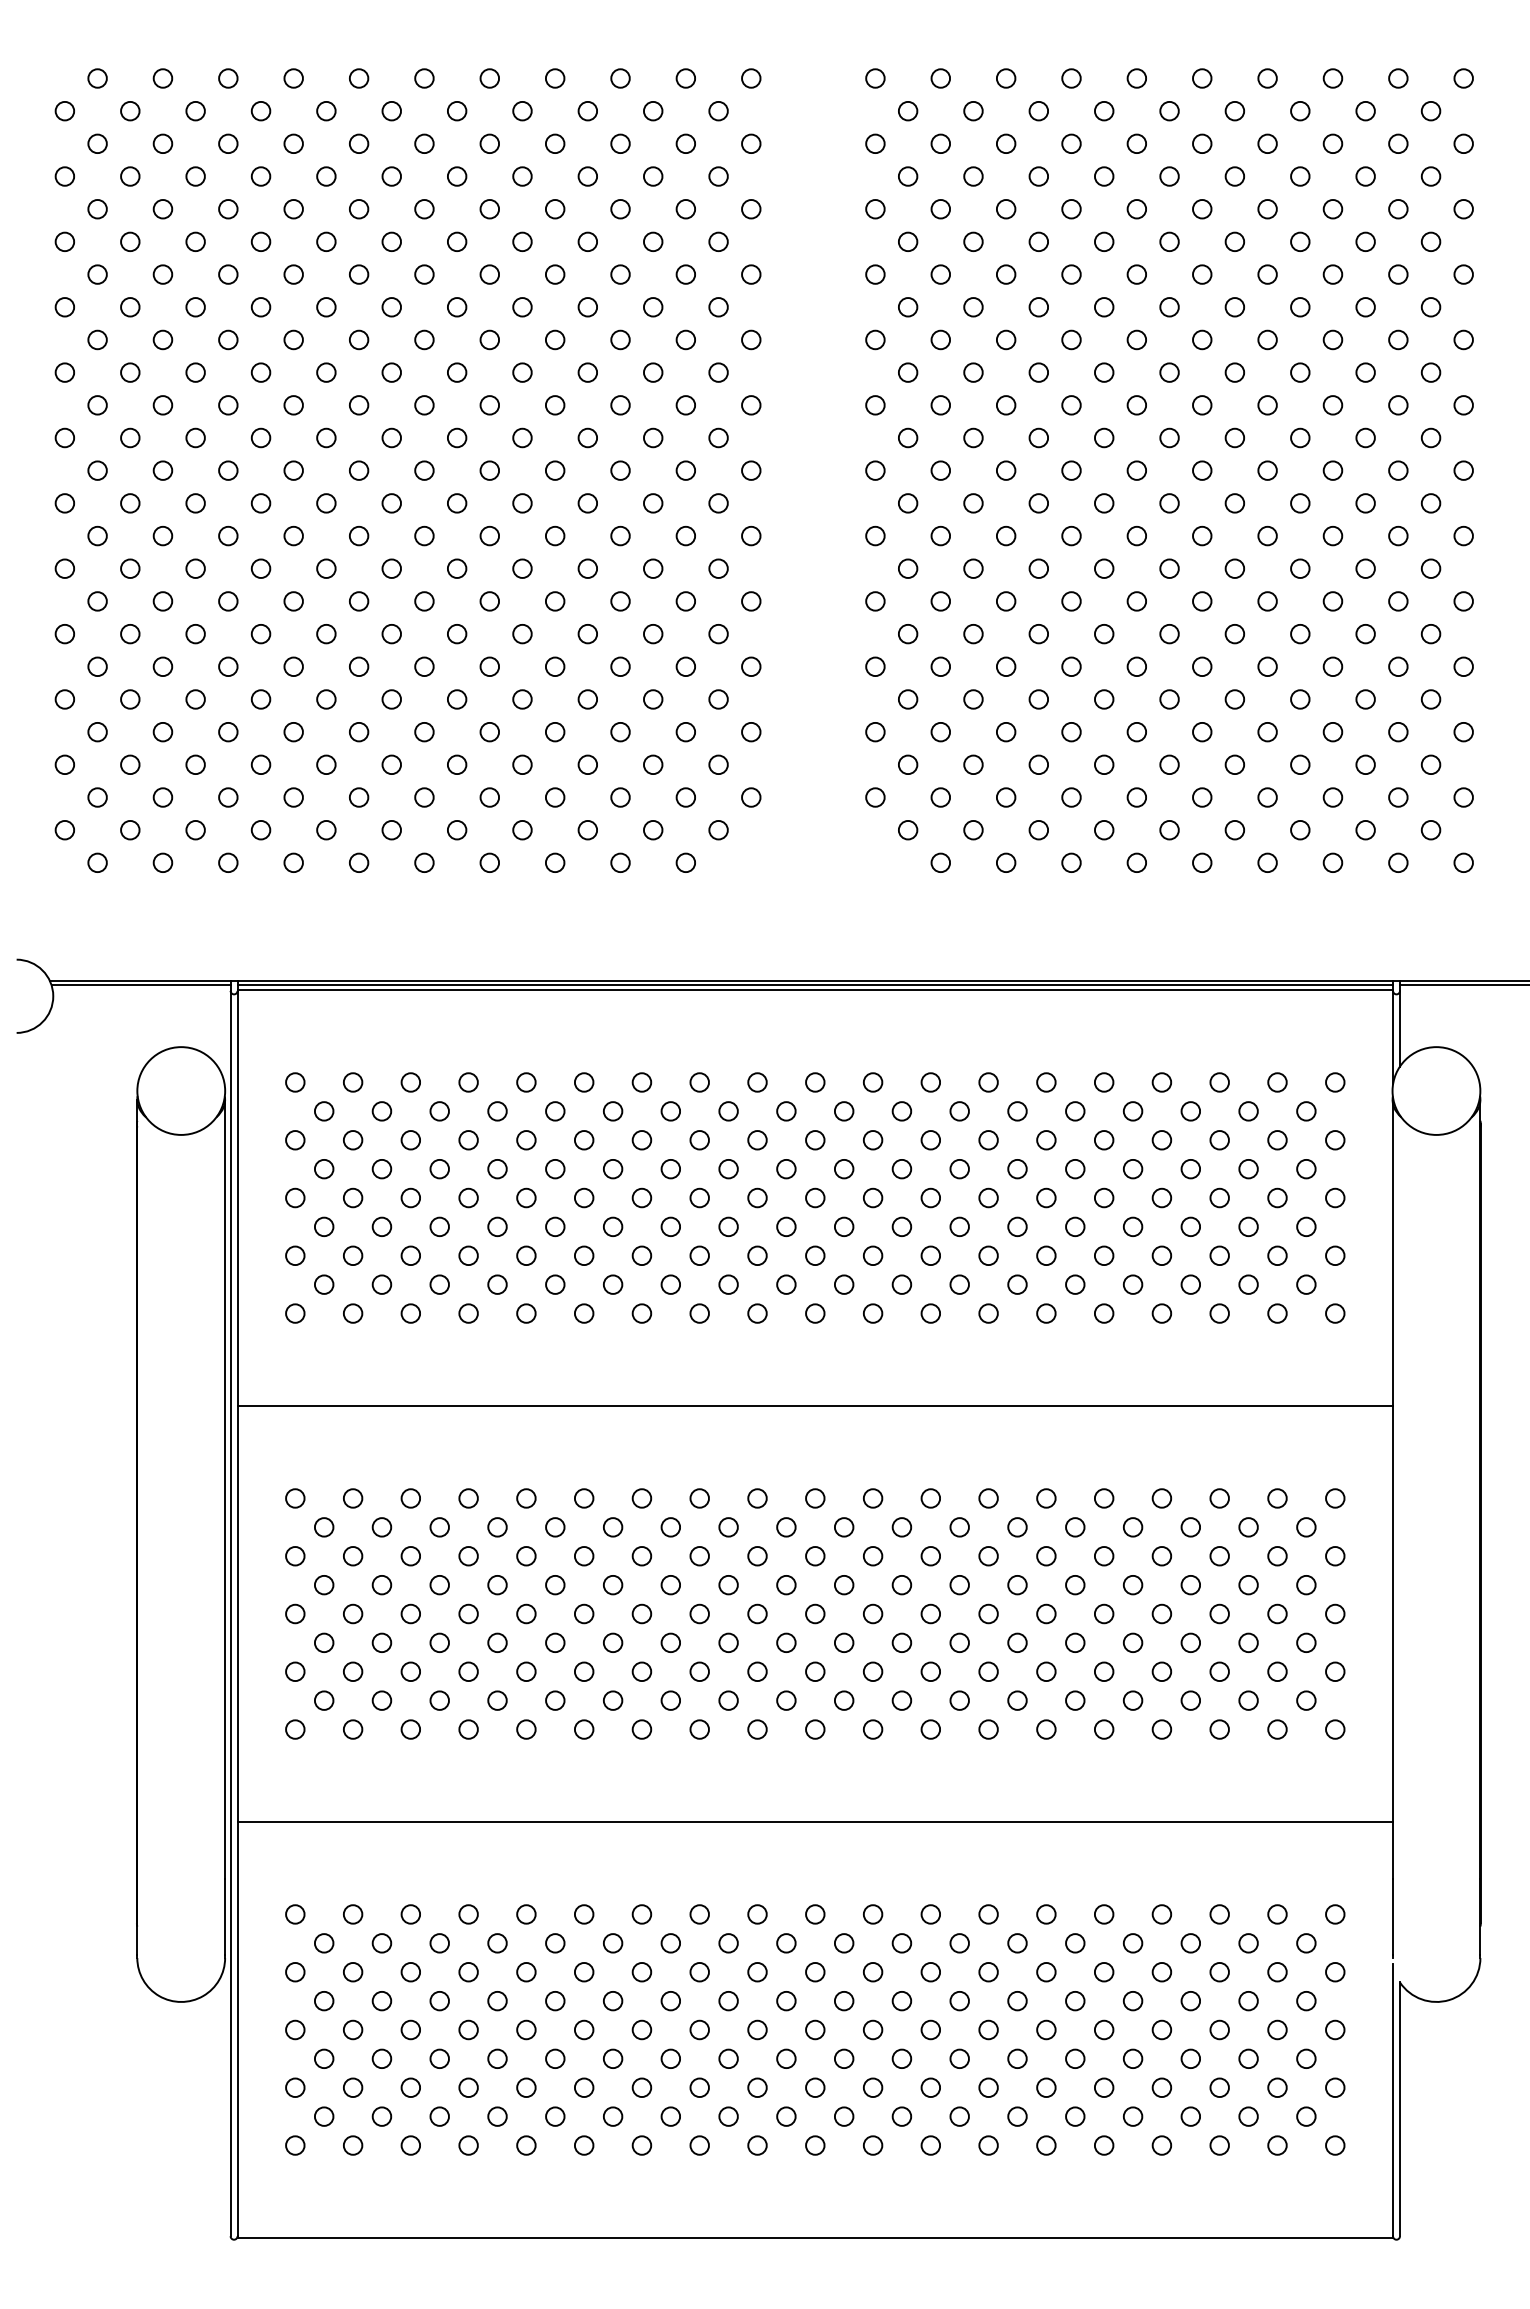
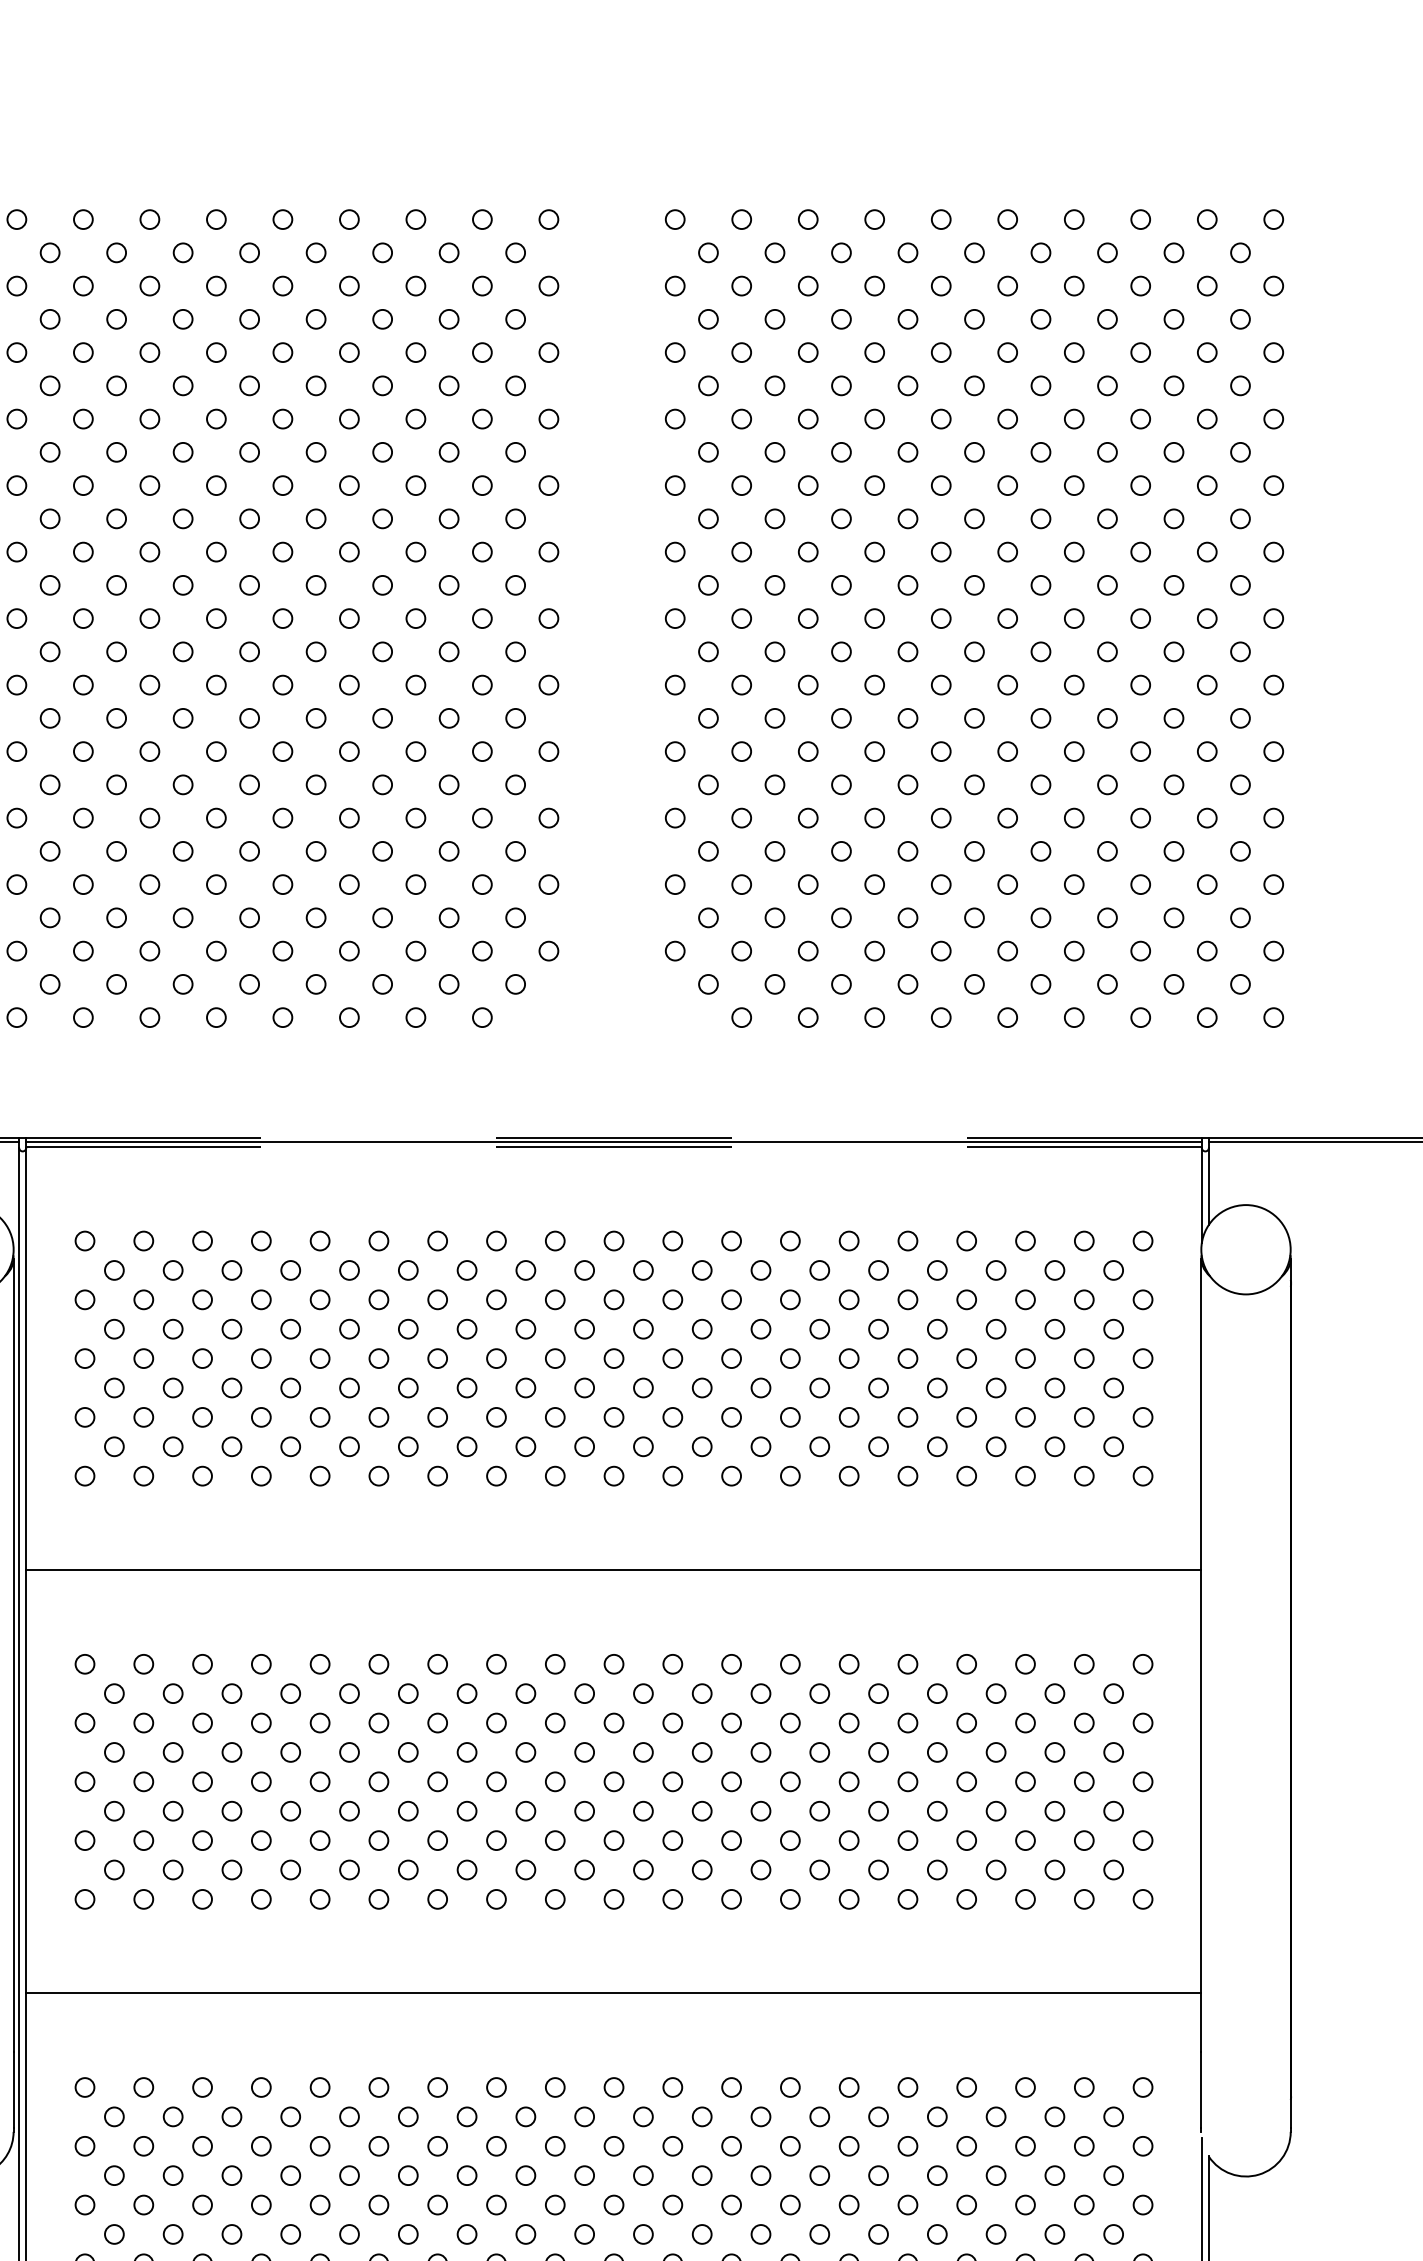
line: (815, 980) -> (614, 1137), solid -> dashed
line: (815, 990) -> (614, 1147), solid -> dashed

